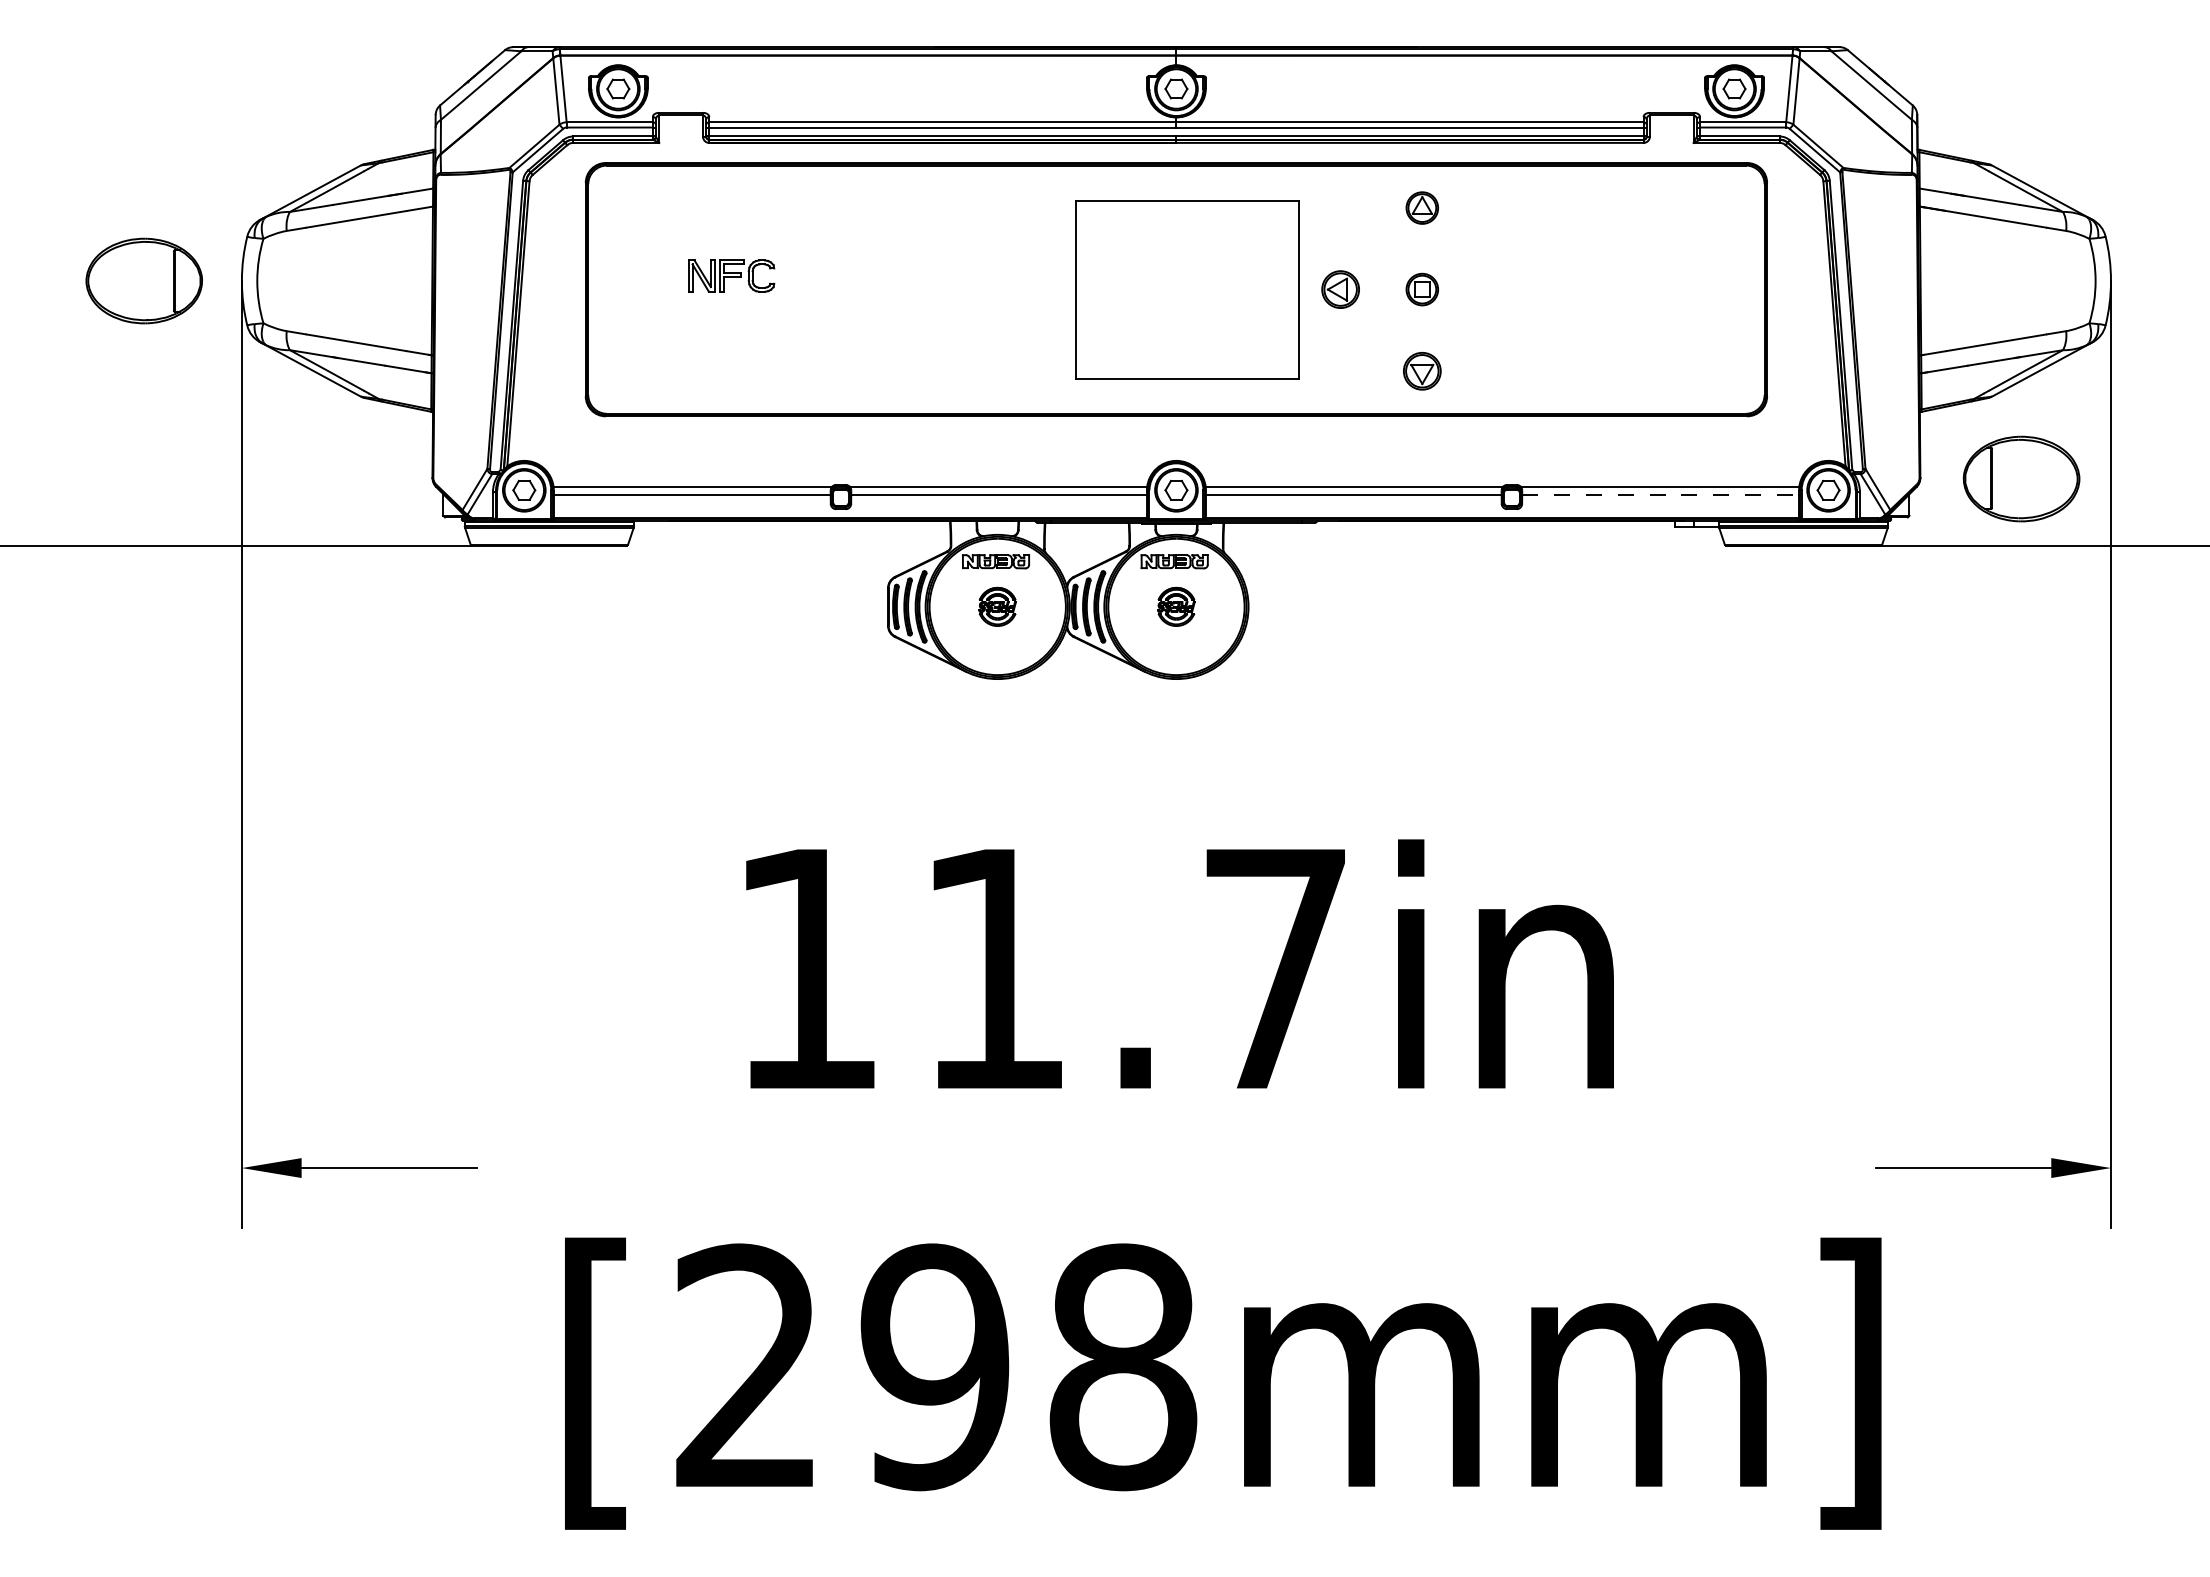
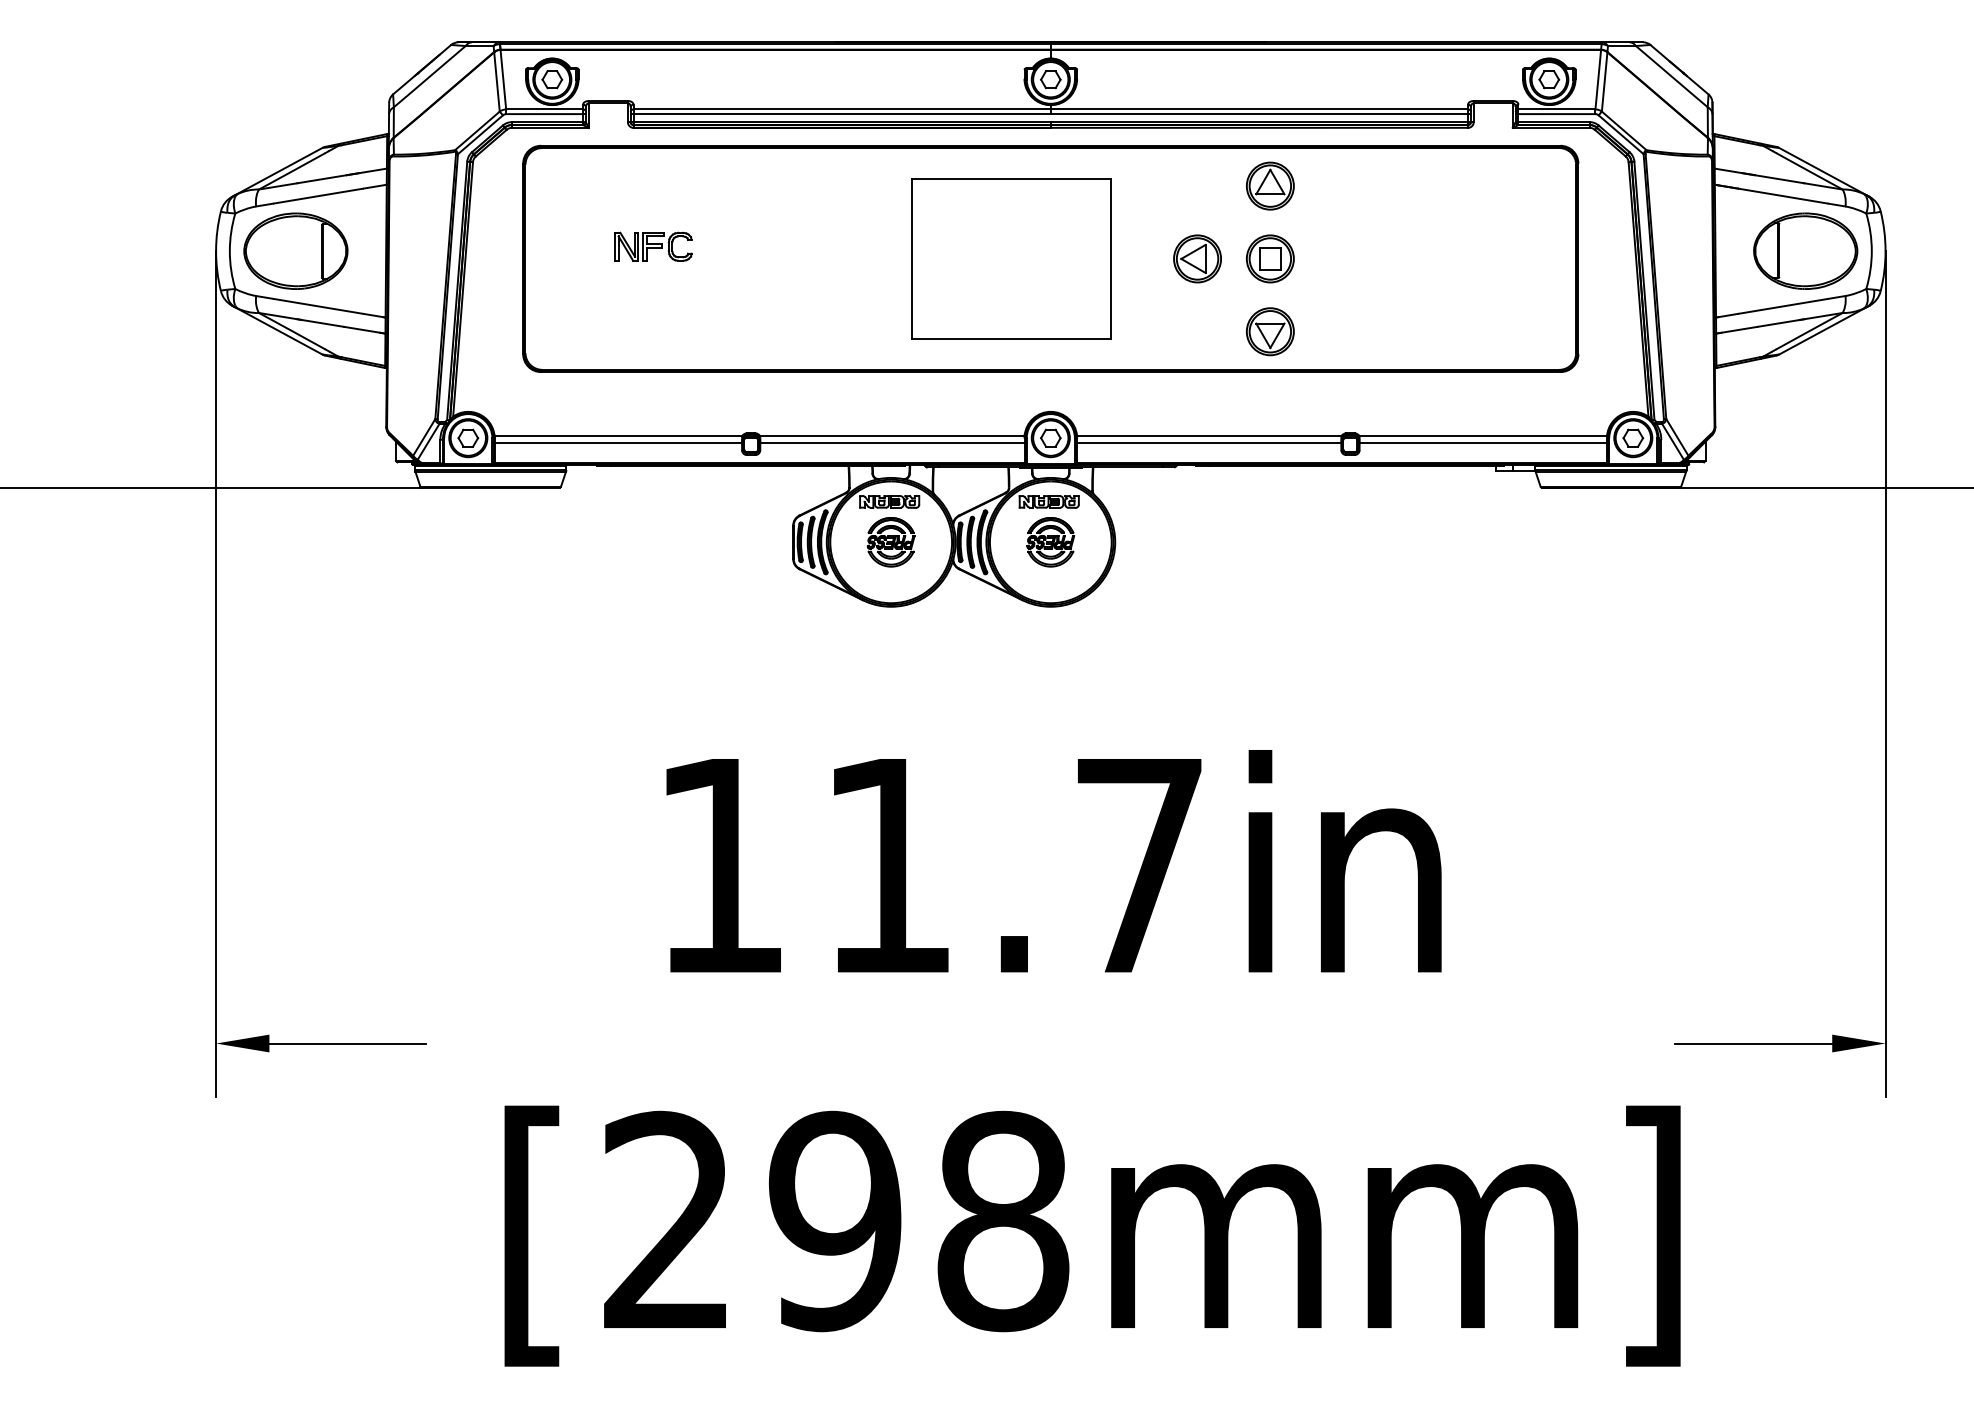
part: (1422, 207) -> (1270, 185), size x1.67
part: (143, 280) -> (295, 250), moved
part: (1187, 289) -> (1011, 258), moved
part: (1340, 289) -> (1197, 258), size x1.43
part: (1422, 289) -> (1270, 258), size x1.67
part: (1422, 371) -> (1270, 332), size x1.43
part: (2021, 478) -> (1805, 250), moved
line: (1661, 495) -> (1484, 442), dashed -> solid
part: (997, 606) -> (890, 541), size x1.43
part: (1176, 606) -> (1050, 541), size x1.43

